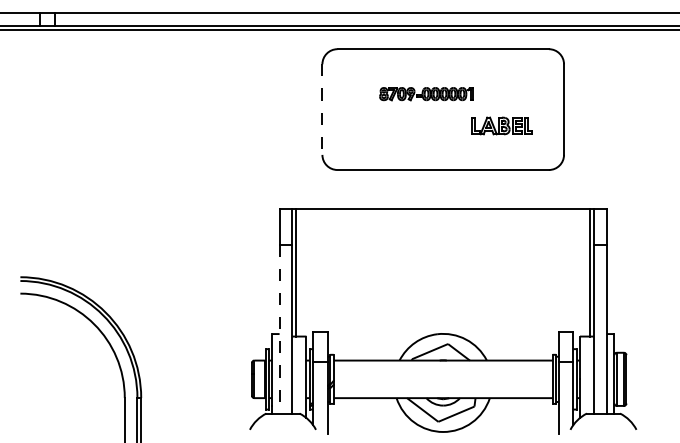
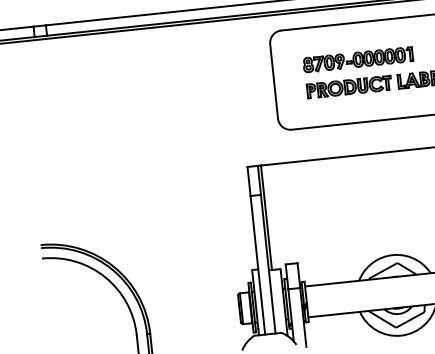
part: (426, 93) -> (358, 59), size x1.43
line: (322, 110) -> (274, 82), dashed -> solid
part: (411, 125) -> (348, 86), added
line: (279, 329) -> (257, 265), dashed -> solid

